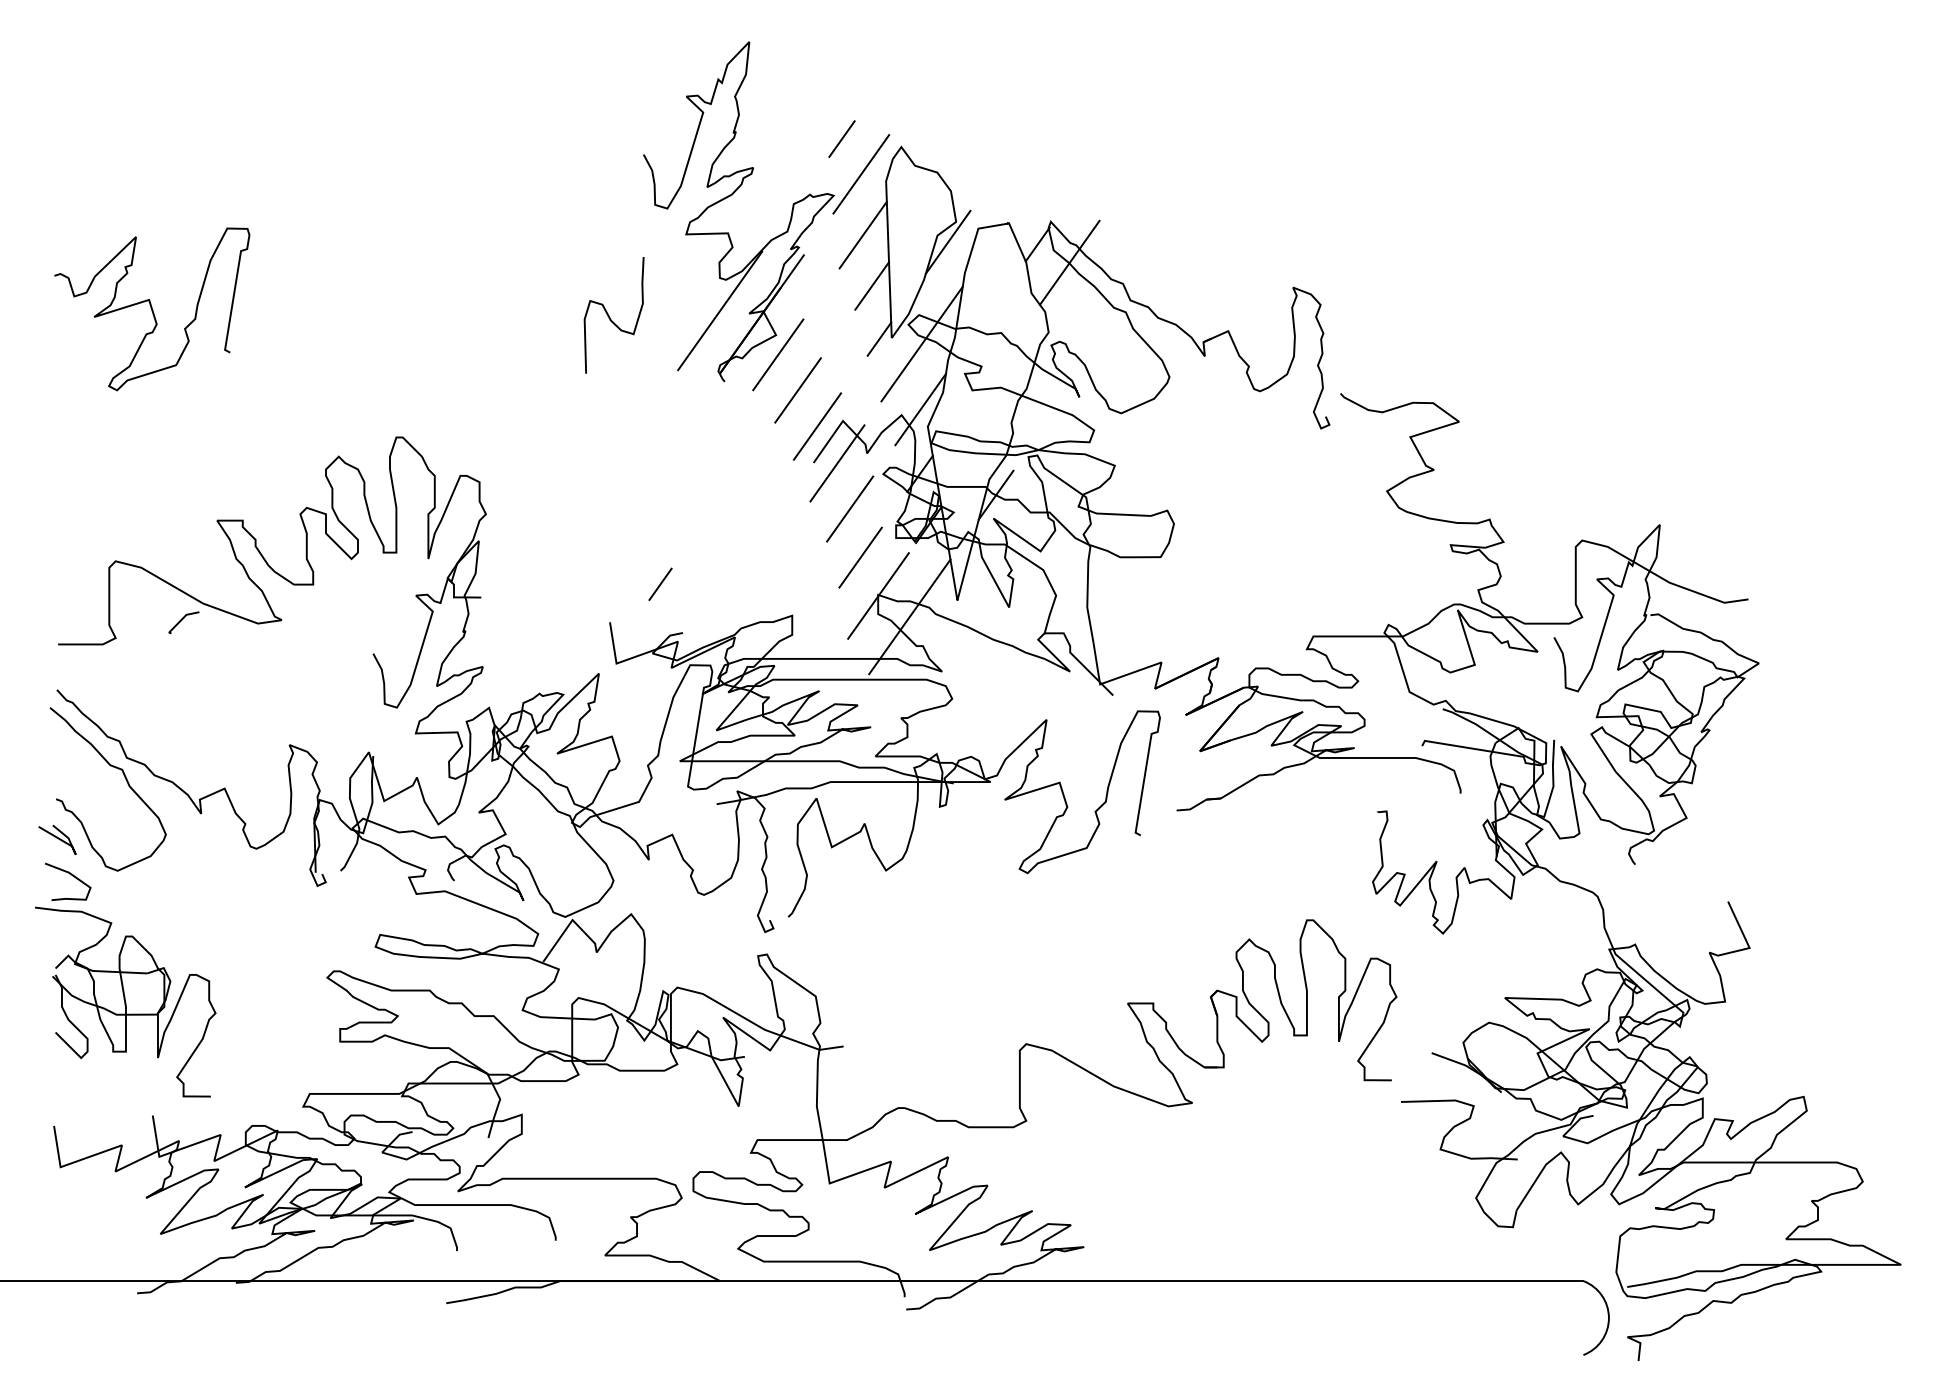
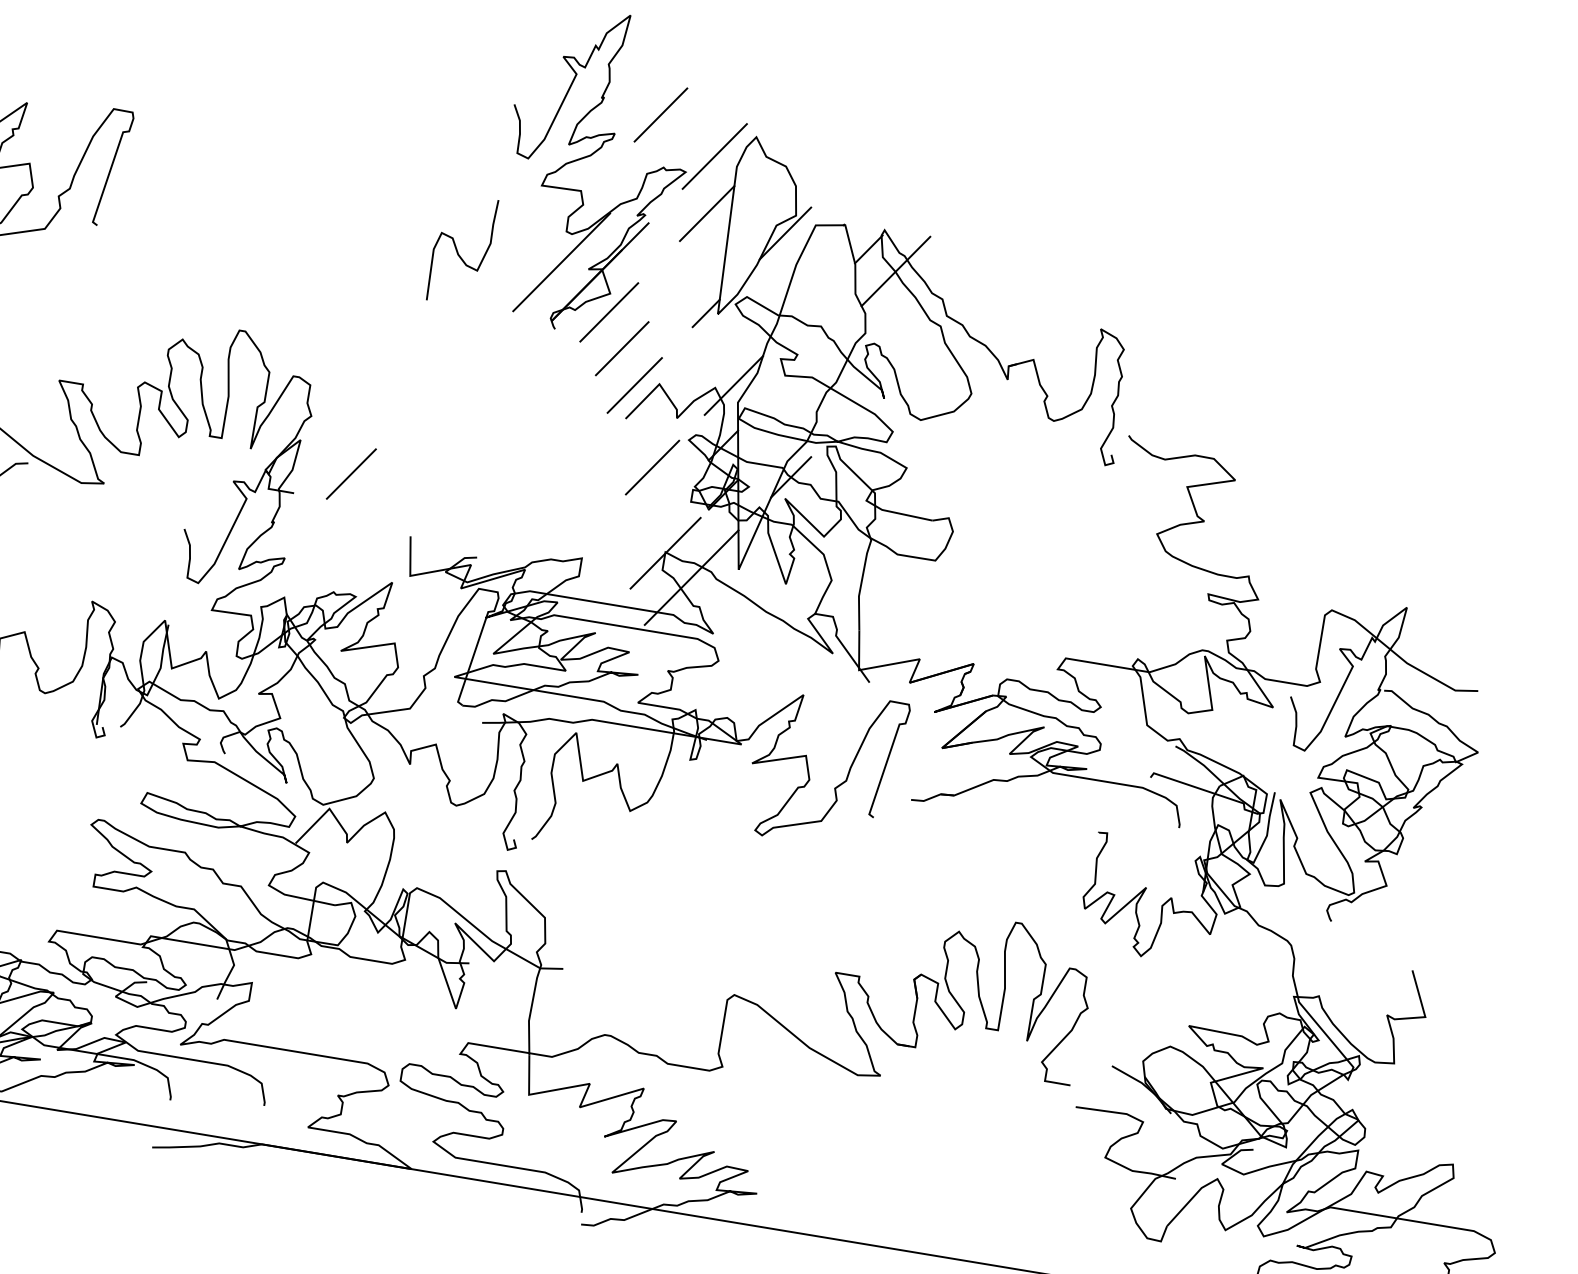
line: (841, 138) -> (701, 119), removed
line: (797, 140) -> (660, 115), added
line: (872, 285) -> (708, 262), removed
line: (921, 343) -> (744, 323), removed
line: (837, 463) -> (647, 423), removed
line: (860, 557) -> (351, 473), moved
line: (660, 583) -> (463, 507), removed

